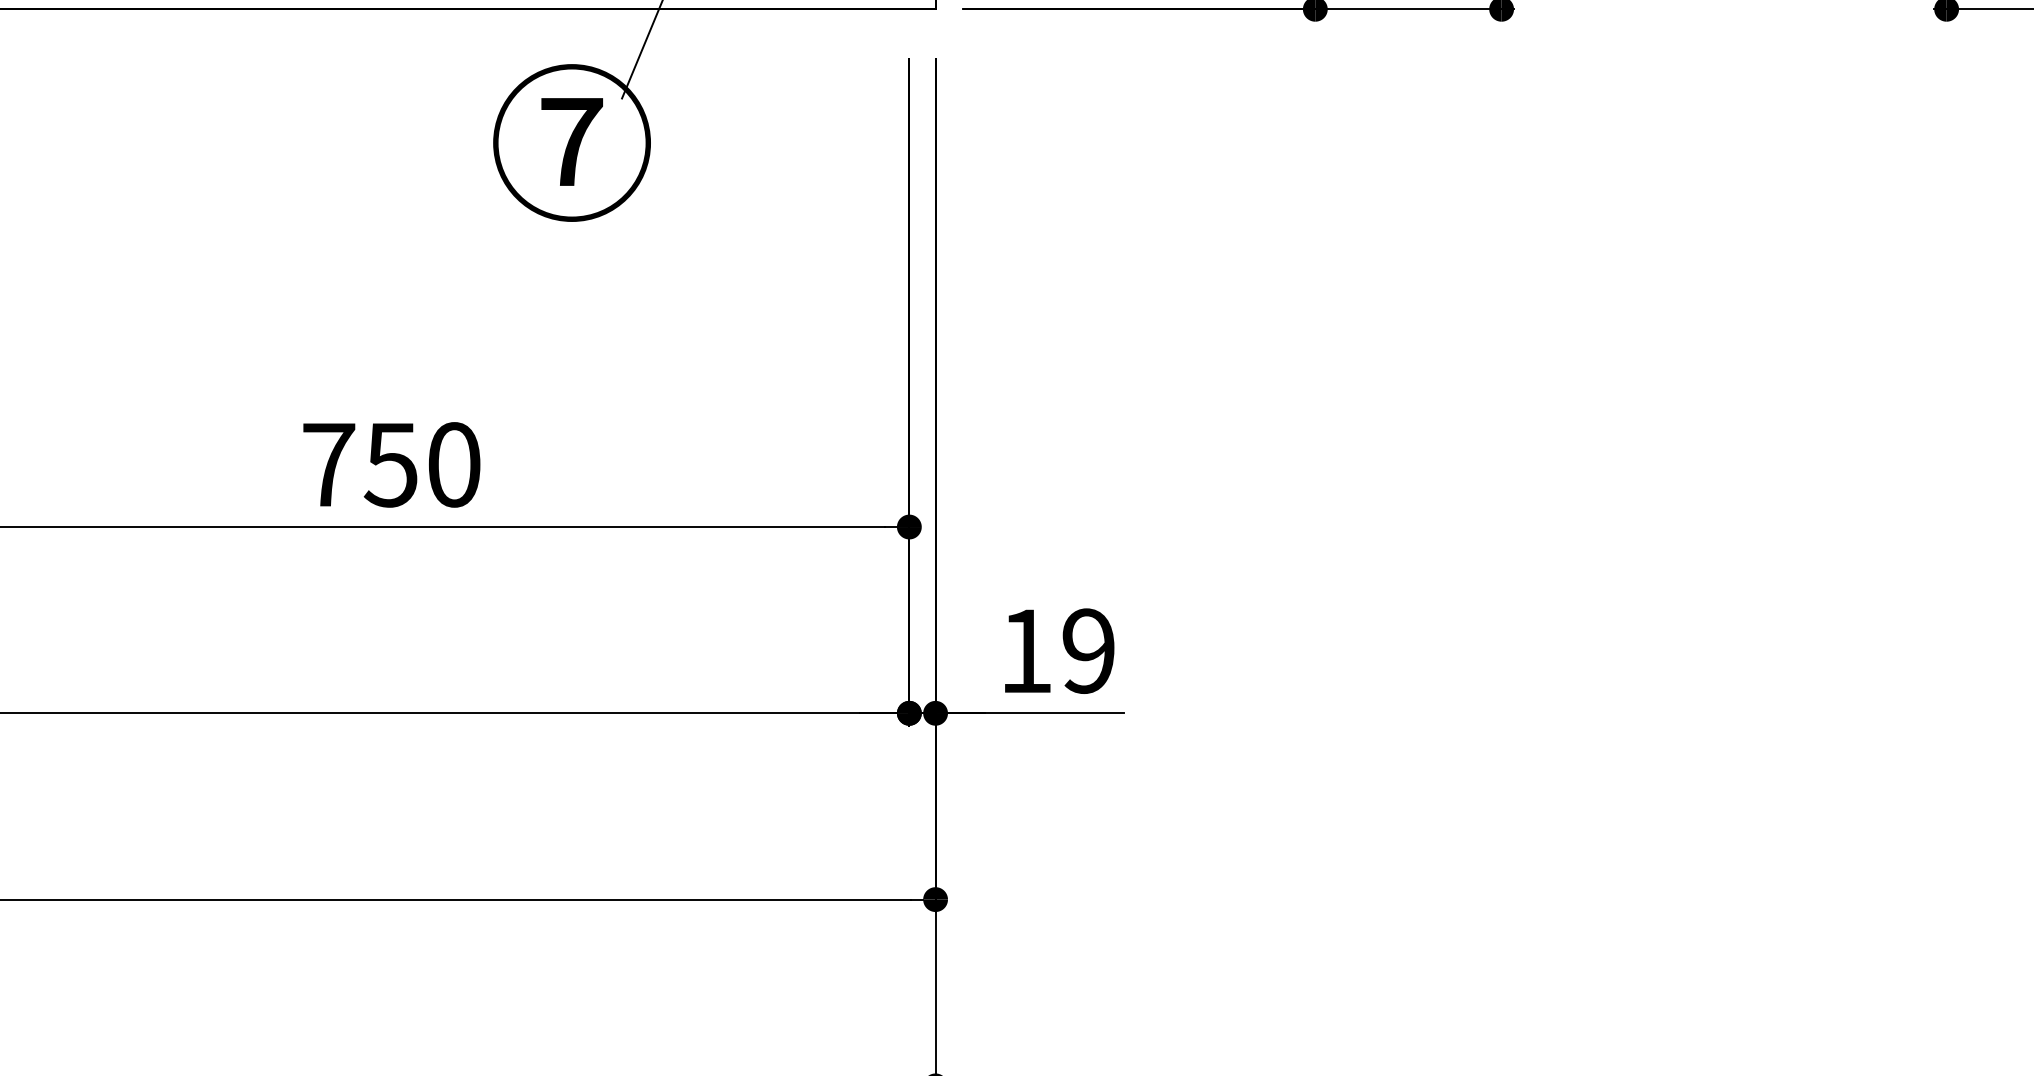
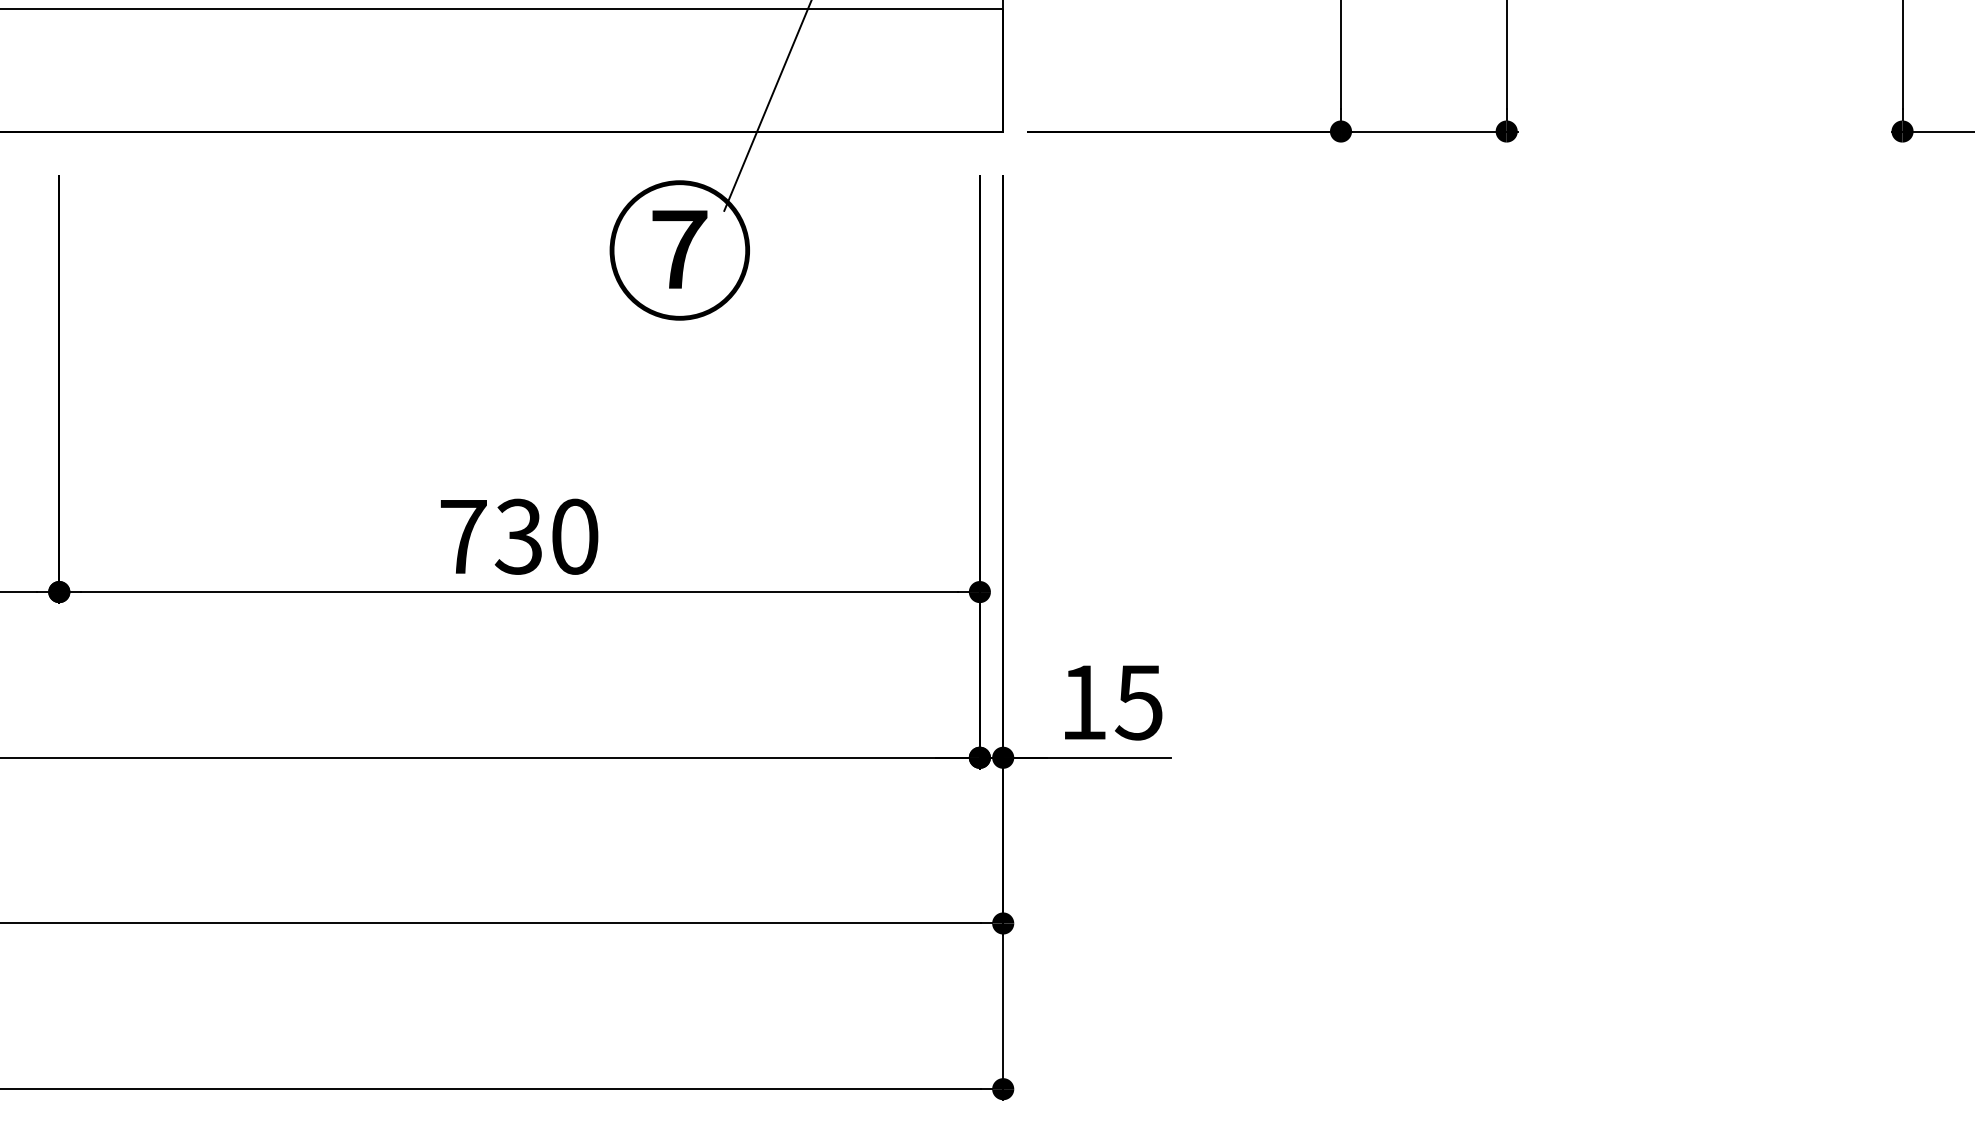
text: (390, 464) -> (518, 536), 750 -> 730
text: (1087, 651) -> (1138, 702), 19 -> 15

